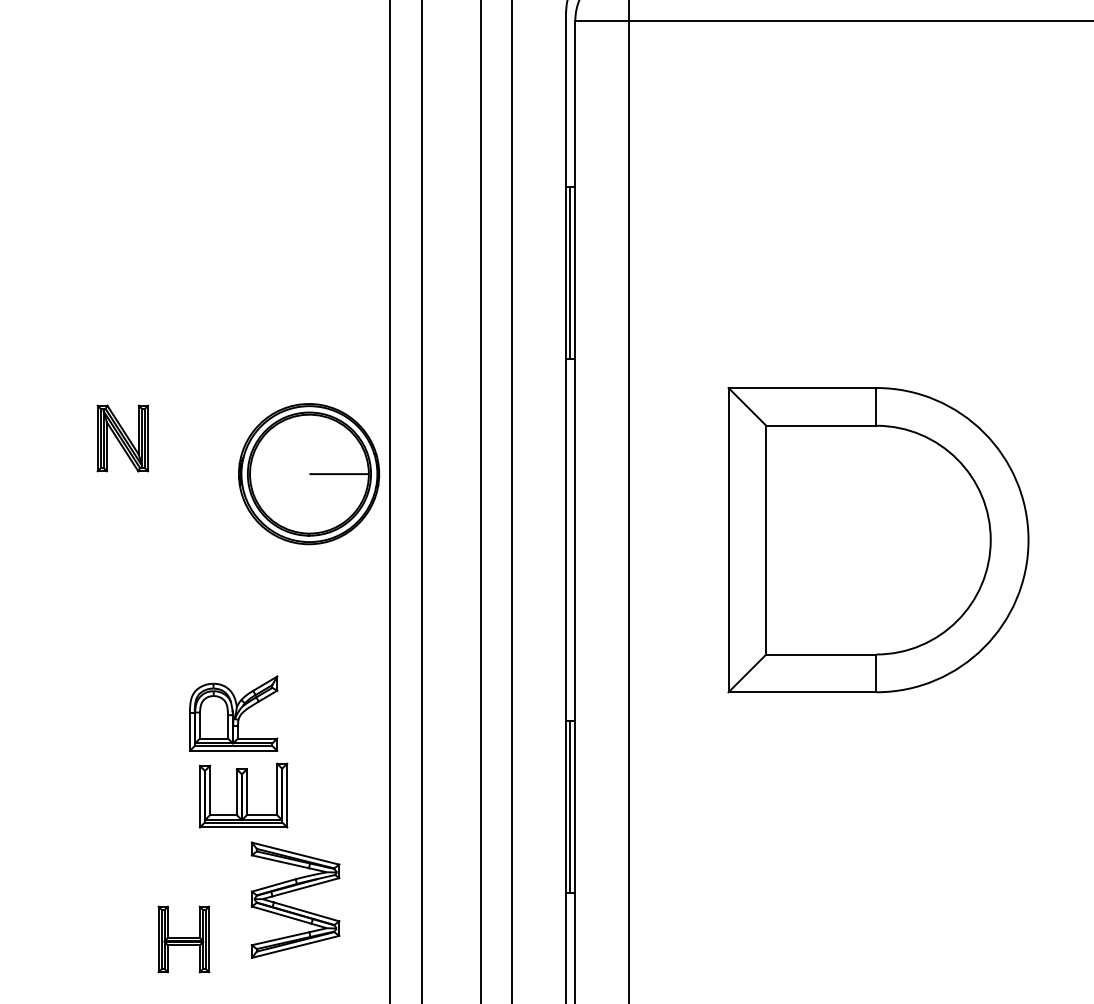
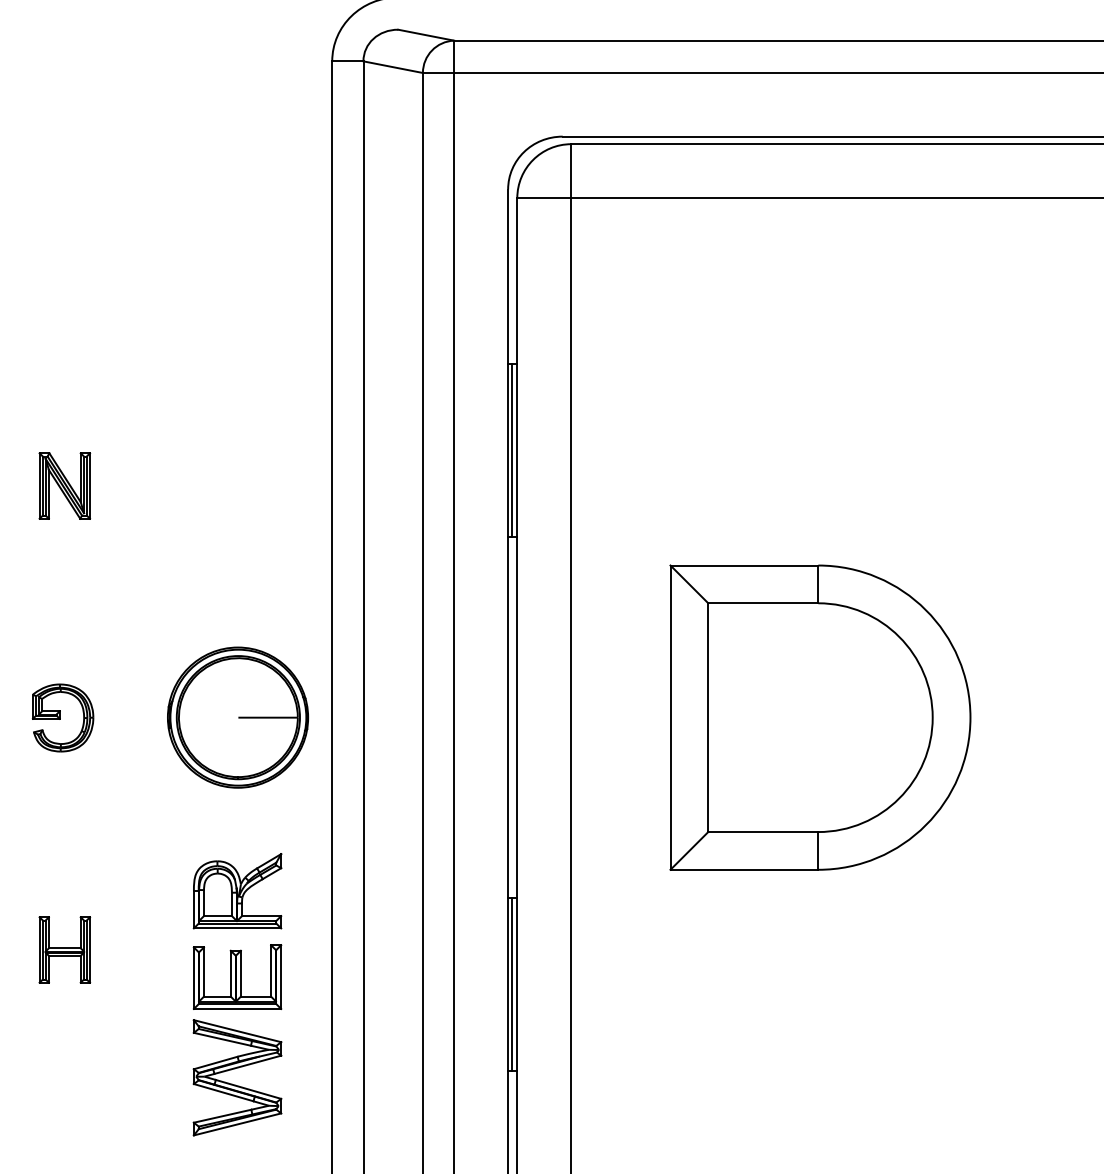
part: (122, 437) -> (64, 485), moved
part: (308, 473) -> (237, 717), moved
part: (120, 539) -> (62, 717), added
part: (233, 713) -> (237, 891), moved
part: (243, 794) -> (237, 976), moved
part: (183, 938) -> (64, 949), moved

